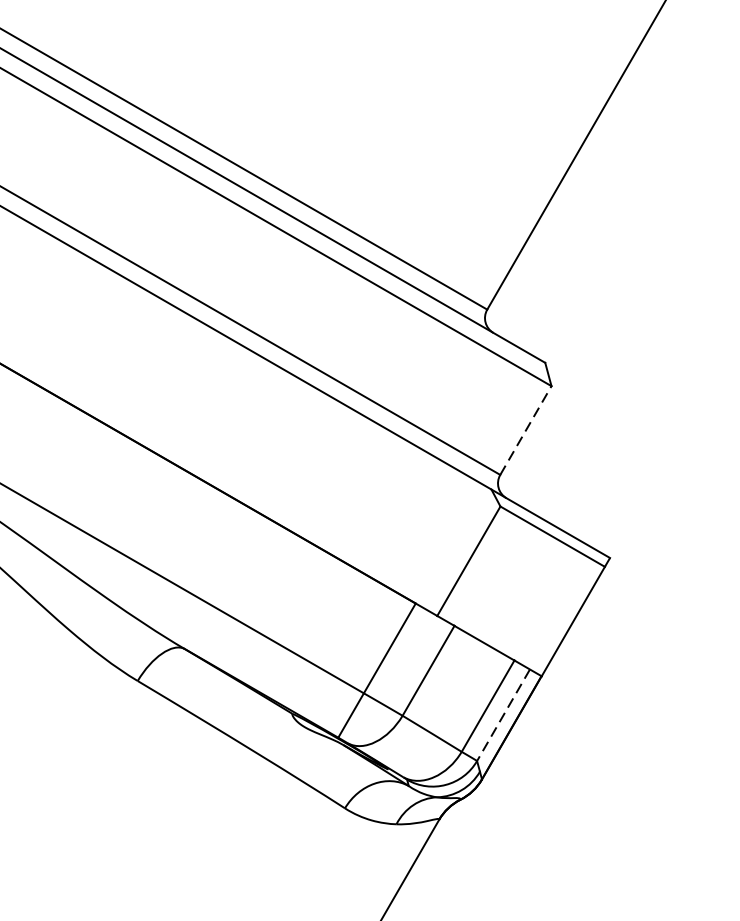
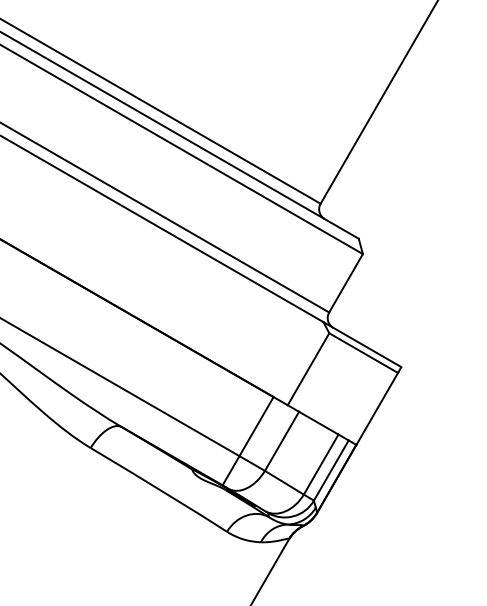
line: (526, 430) -> (346, 283), dashed -> solid
line: (503, 715) -> (331, 470), dashed -> solid

